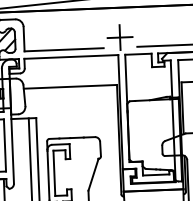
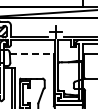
line: (69, 86) -> (31, 54), solid -> dashed

